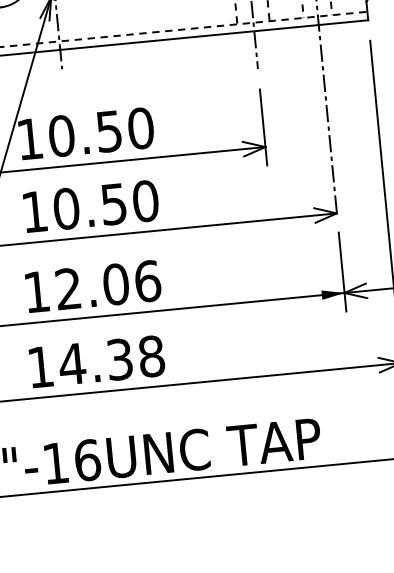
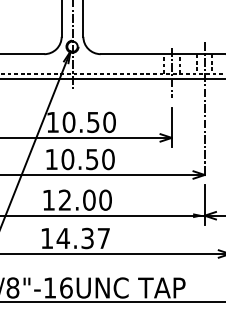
text: (147, 279) -> (105, 199), 12.06 -> 12.00
text: (150, 356) -> (103, 238), 14.38 -> 14.37

